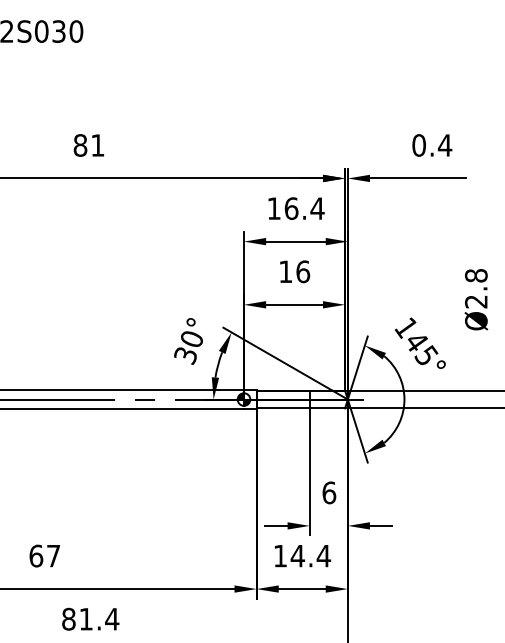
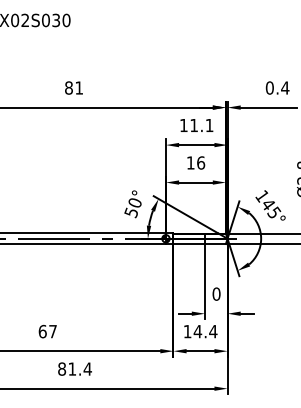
text: (303, 208) -> (201, 125), 16.4 -> 11.1
text: (184, 353) -> (130, 211), 30° -> 50°
text: (329, 491) -> (216, 293), 6 -> 0

